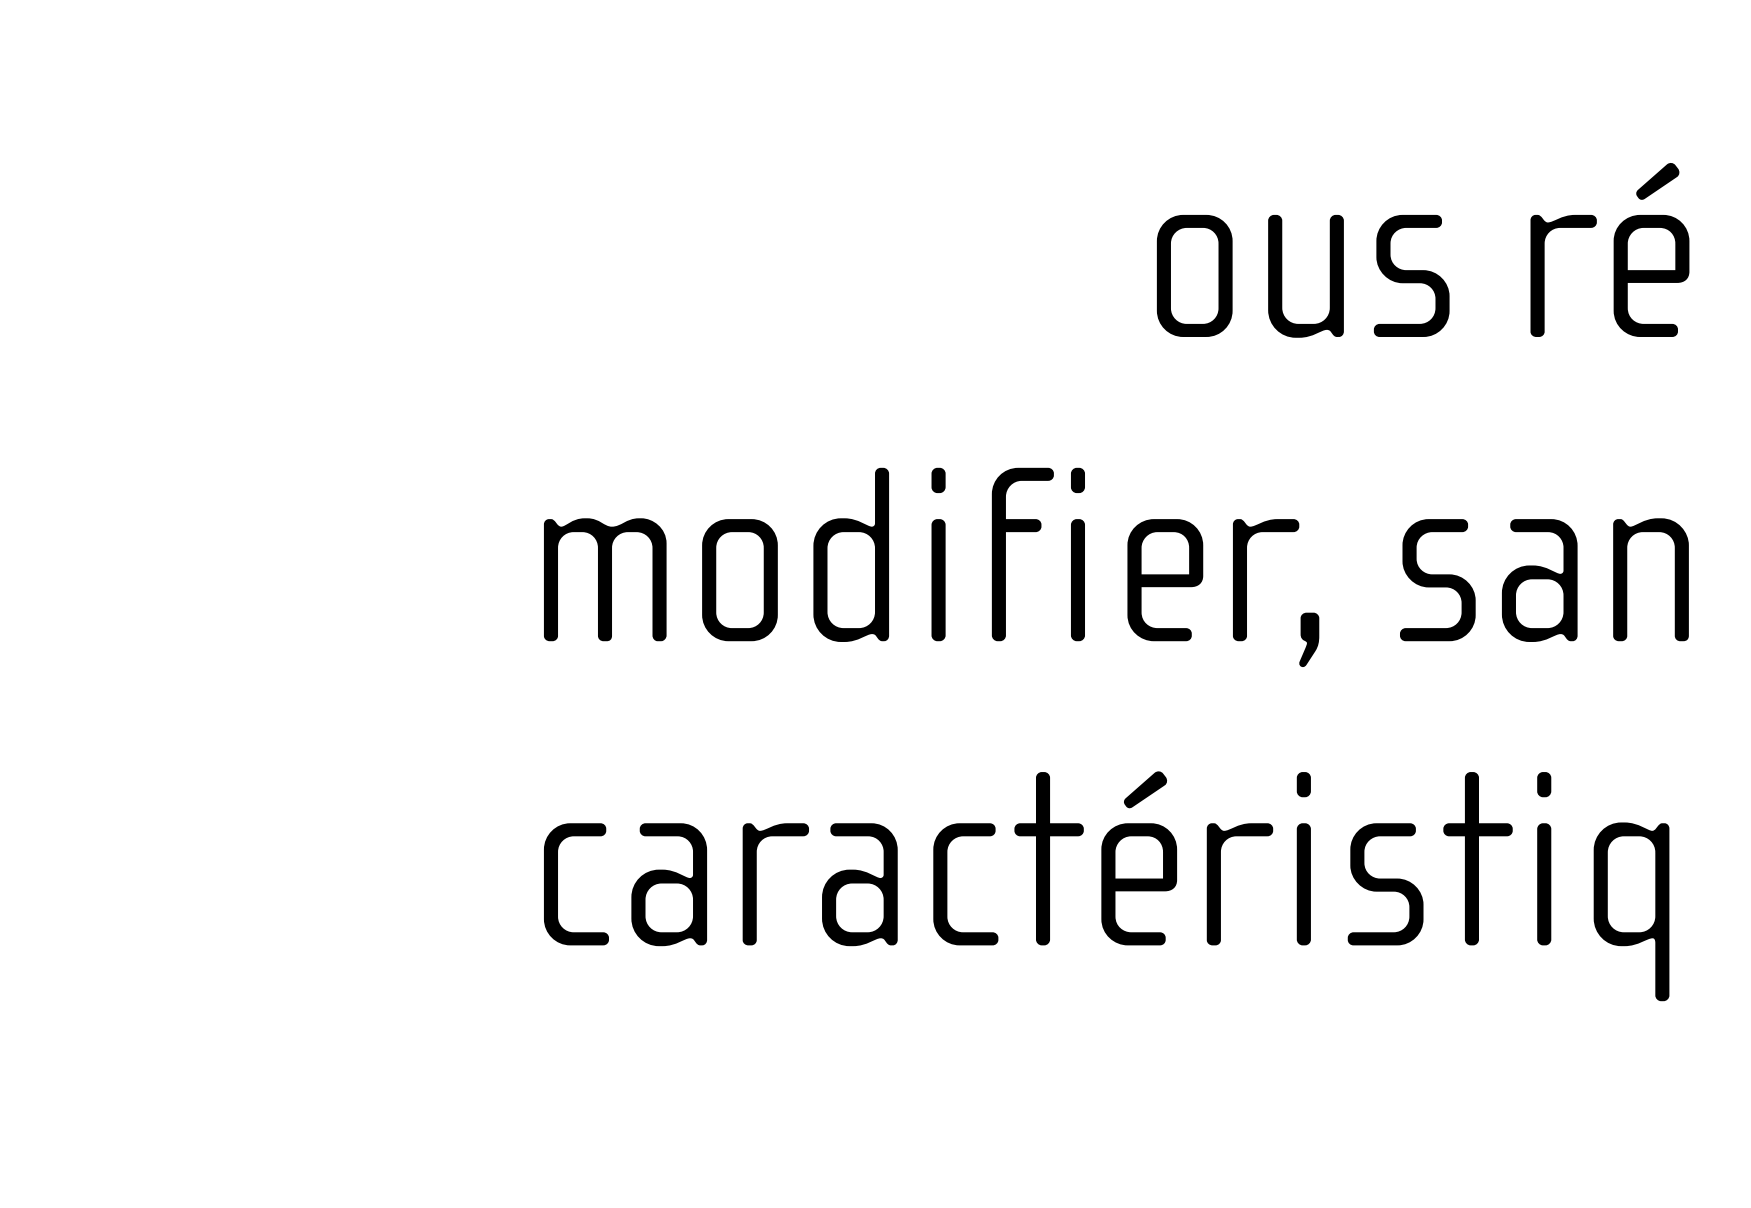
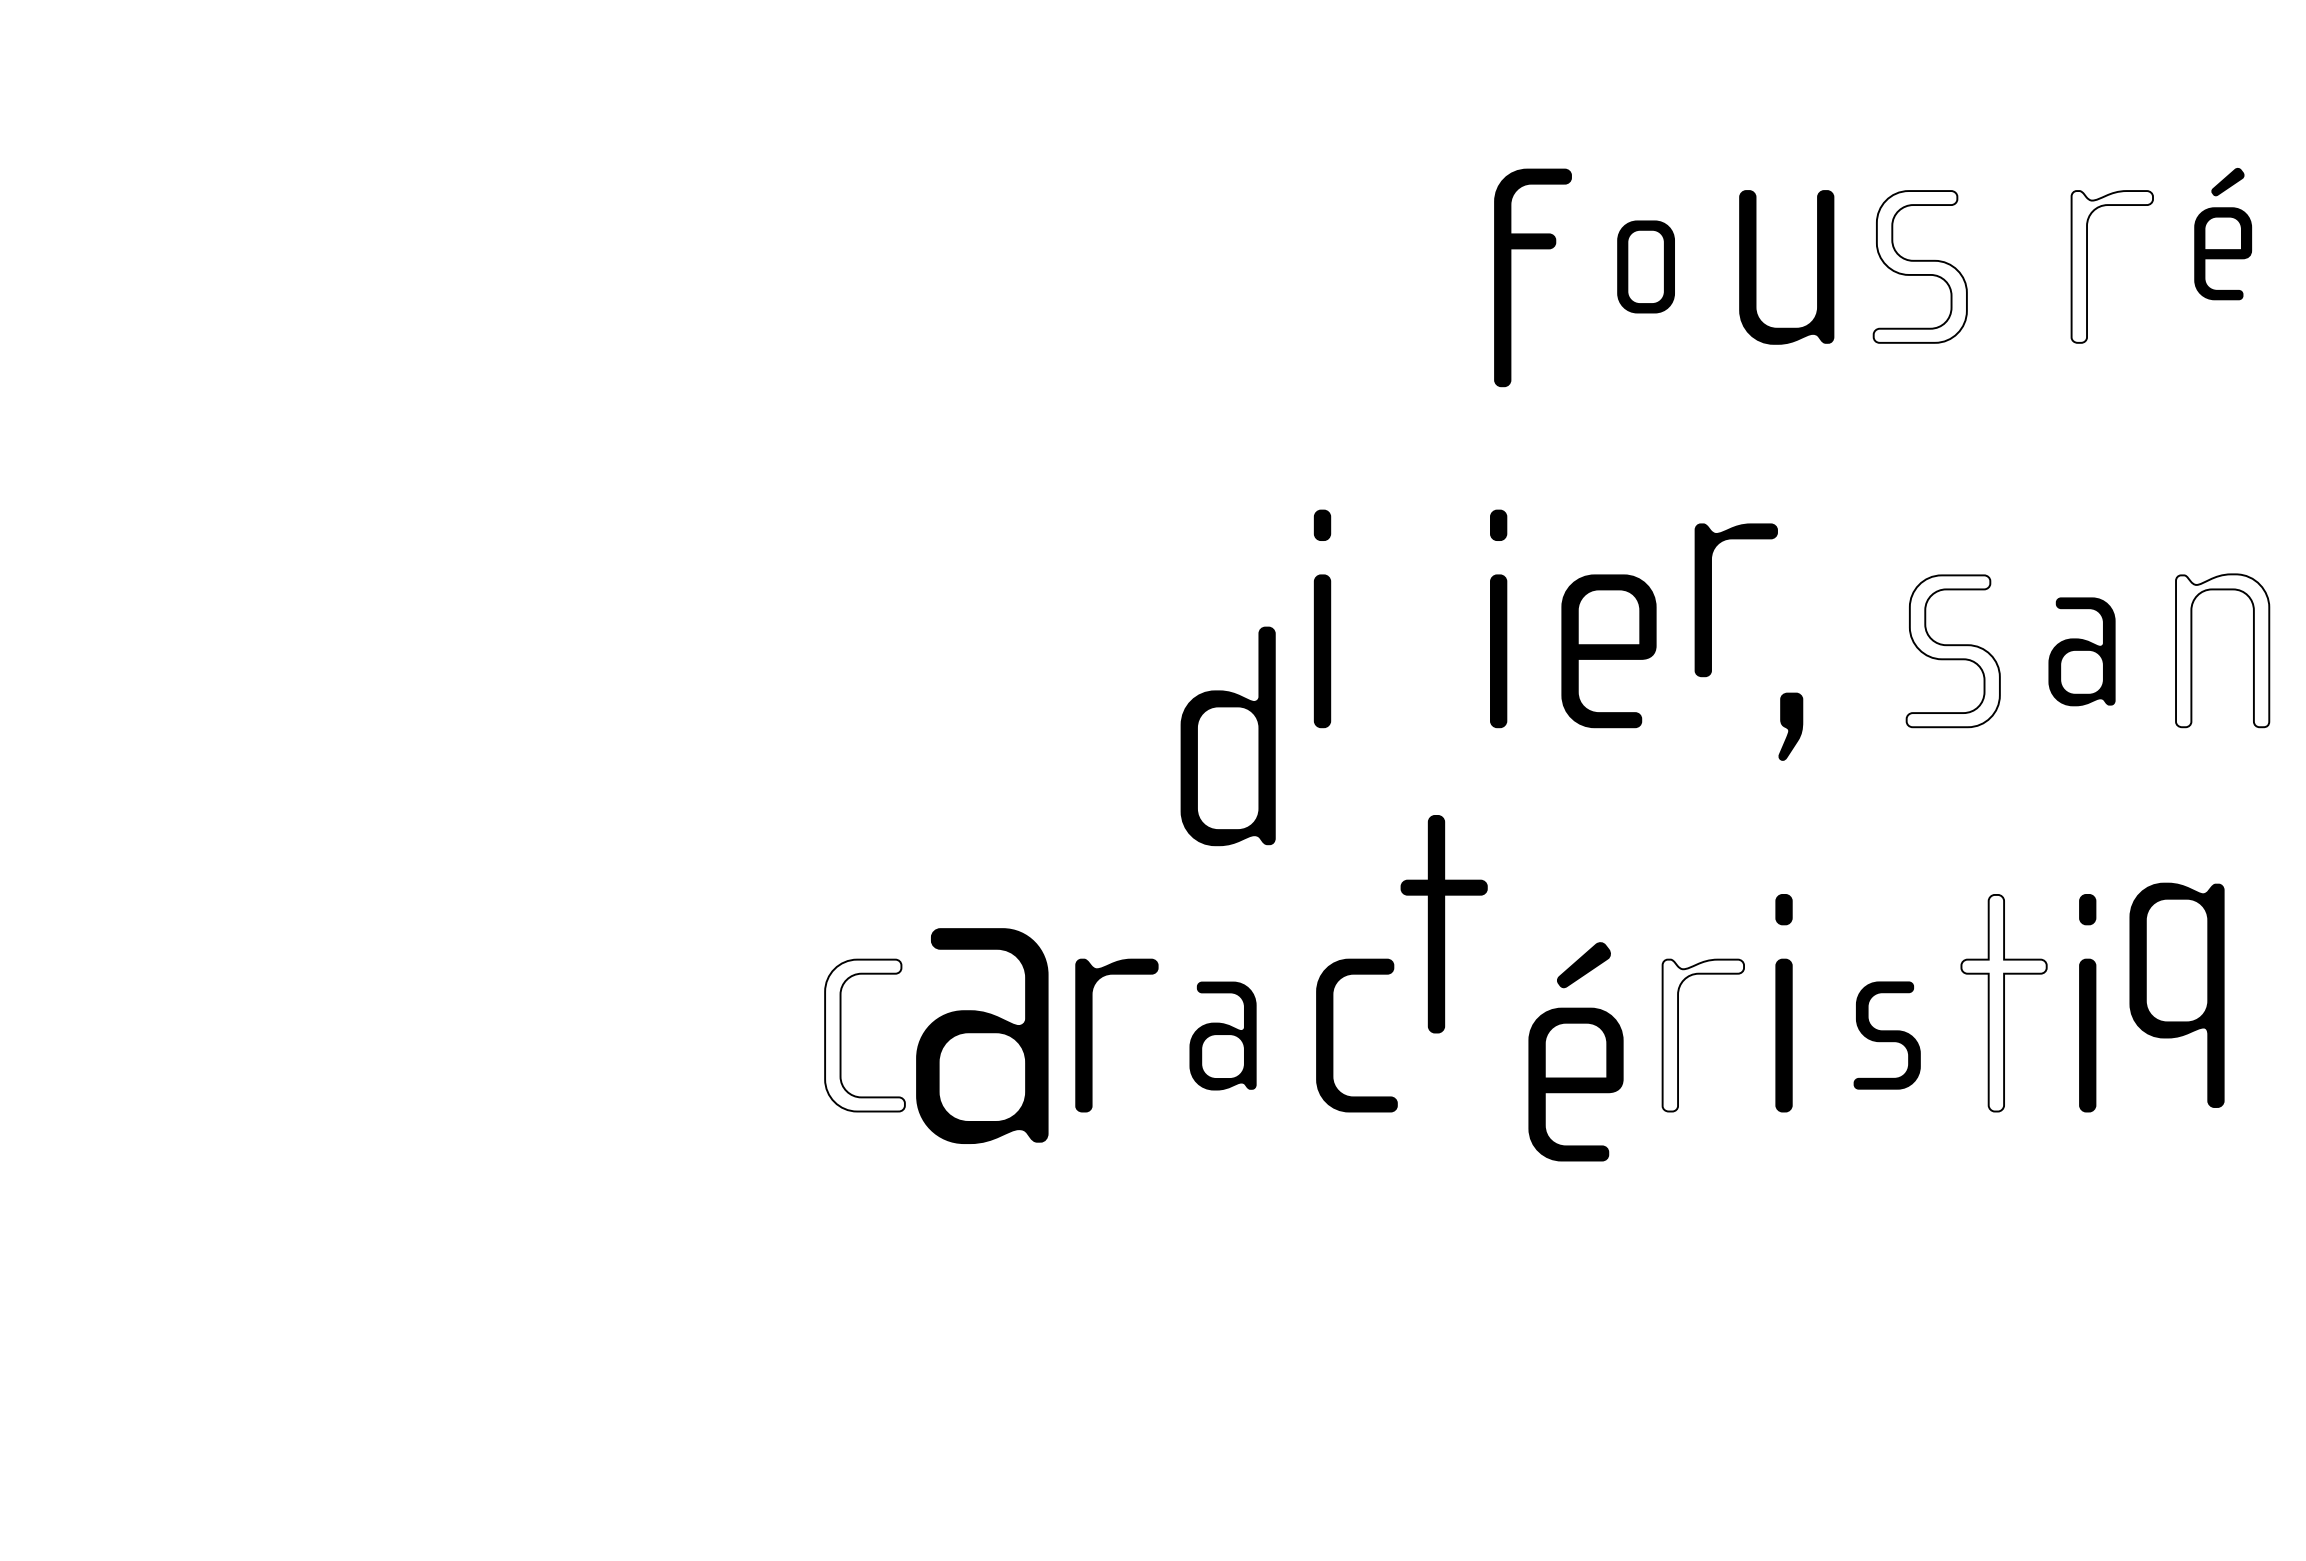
part: (1650, 249) -> (2222, 233), size x0.6
part: (1194, 275) -> (1645, 266), size x0.6
fill: (1411, 275) -> (1919, 266), removed
fill: (1563, 275) -> (2112, 266), removed
part: (850, 554) -> (1227, 736), moved
part: (1005, 554) -> (1511, 277), moved
part: (605, 579) -> (901, 650), removed
fill: (1650, 579) -> (2222, 650), removed
part: (739, 580) -> (1071, 651), removed
part: (1246, 580) -> (1711, 600), moved
fill: (1437, 580) -> (1952, 651), removed
part: (1539, 580) -> (2081, 651), size x0.7
part: (1048, 858) -> (1443, 924), moved
part: (1138, 858) -> (1575, 1051), moved
fill: (1477, 858) -> (2003, 1002), removed
fill: (576, 884) -> (864, 1035), removed
part: (668, 884) -> (981, 1035), size x1.4
part: (859, 884) -> (1222, 1035), size x0.7
fill: (1240, 884) -> (1703, 1035), removed
part: (1384, 884) -> (1886, 1035), size x0.7
part: (1631, 911) -> (2176, 994), moved

